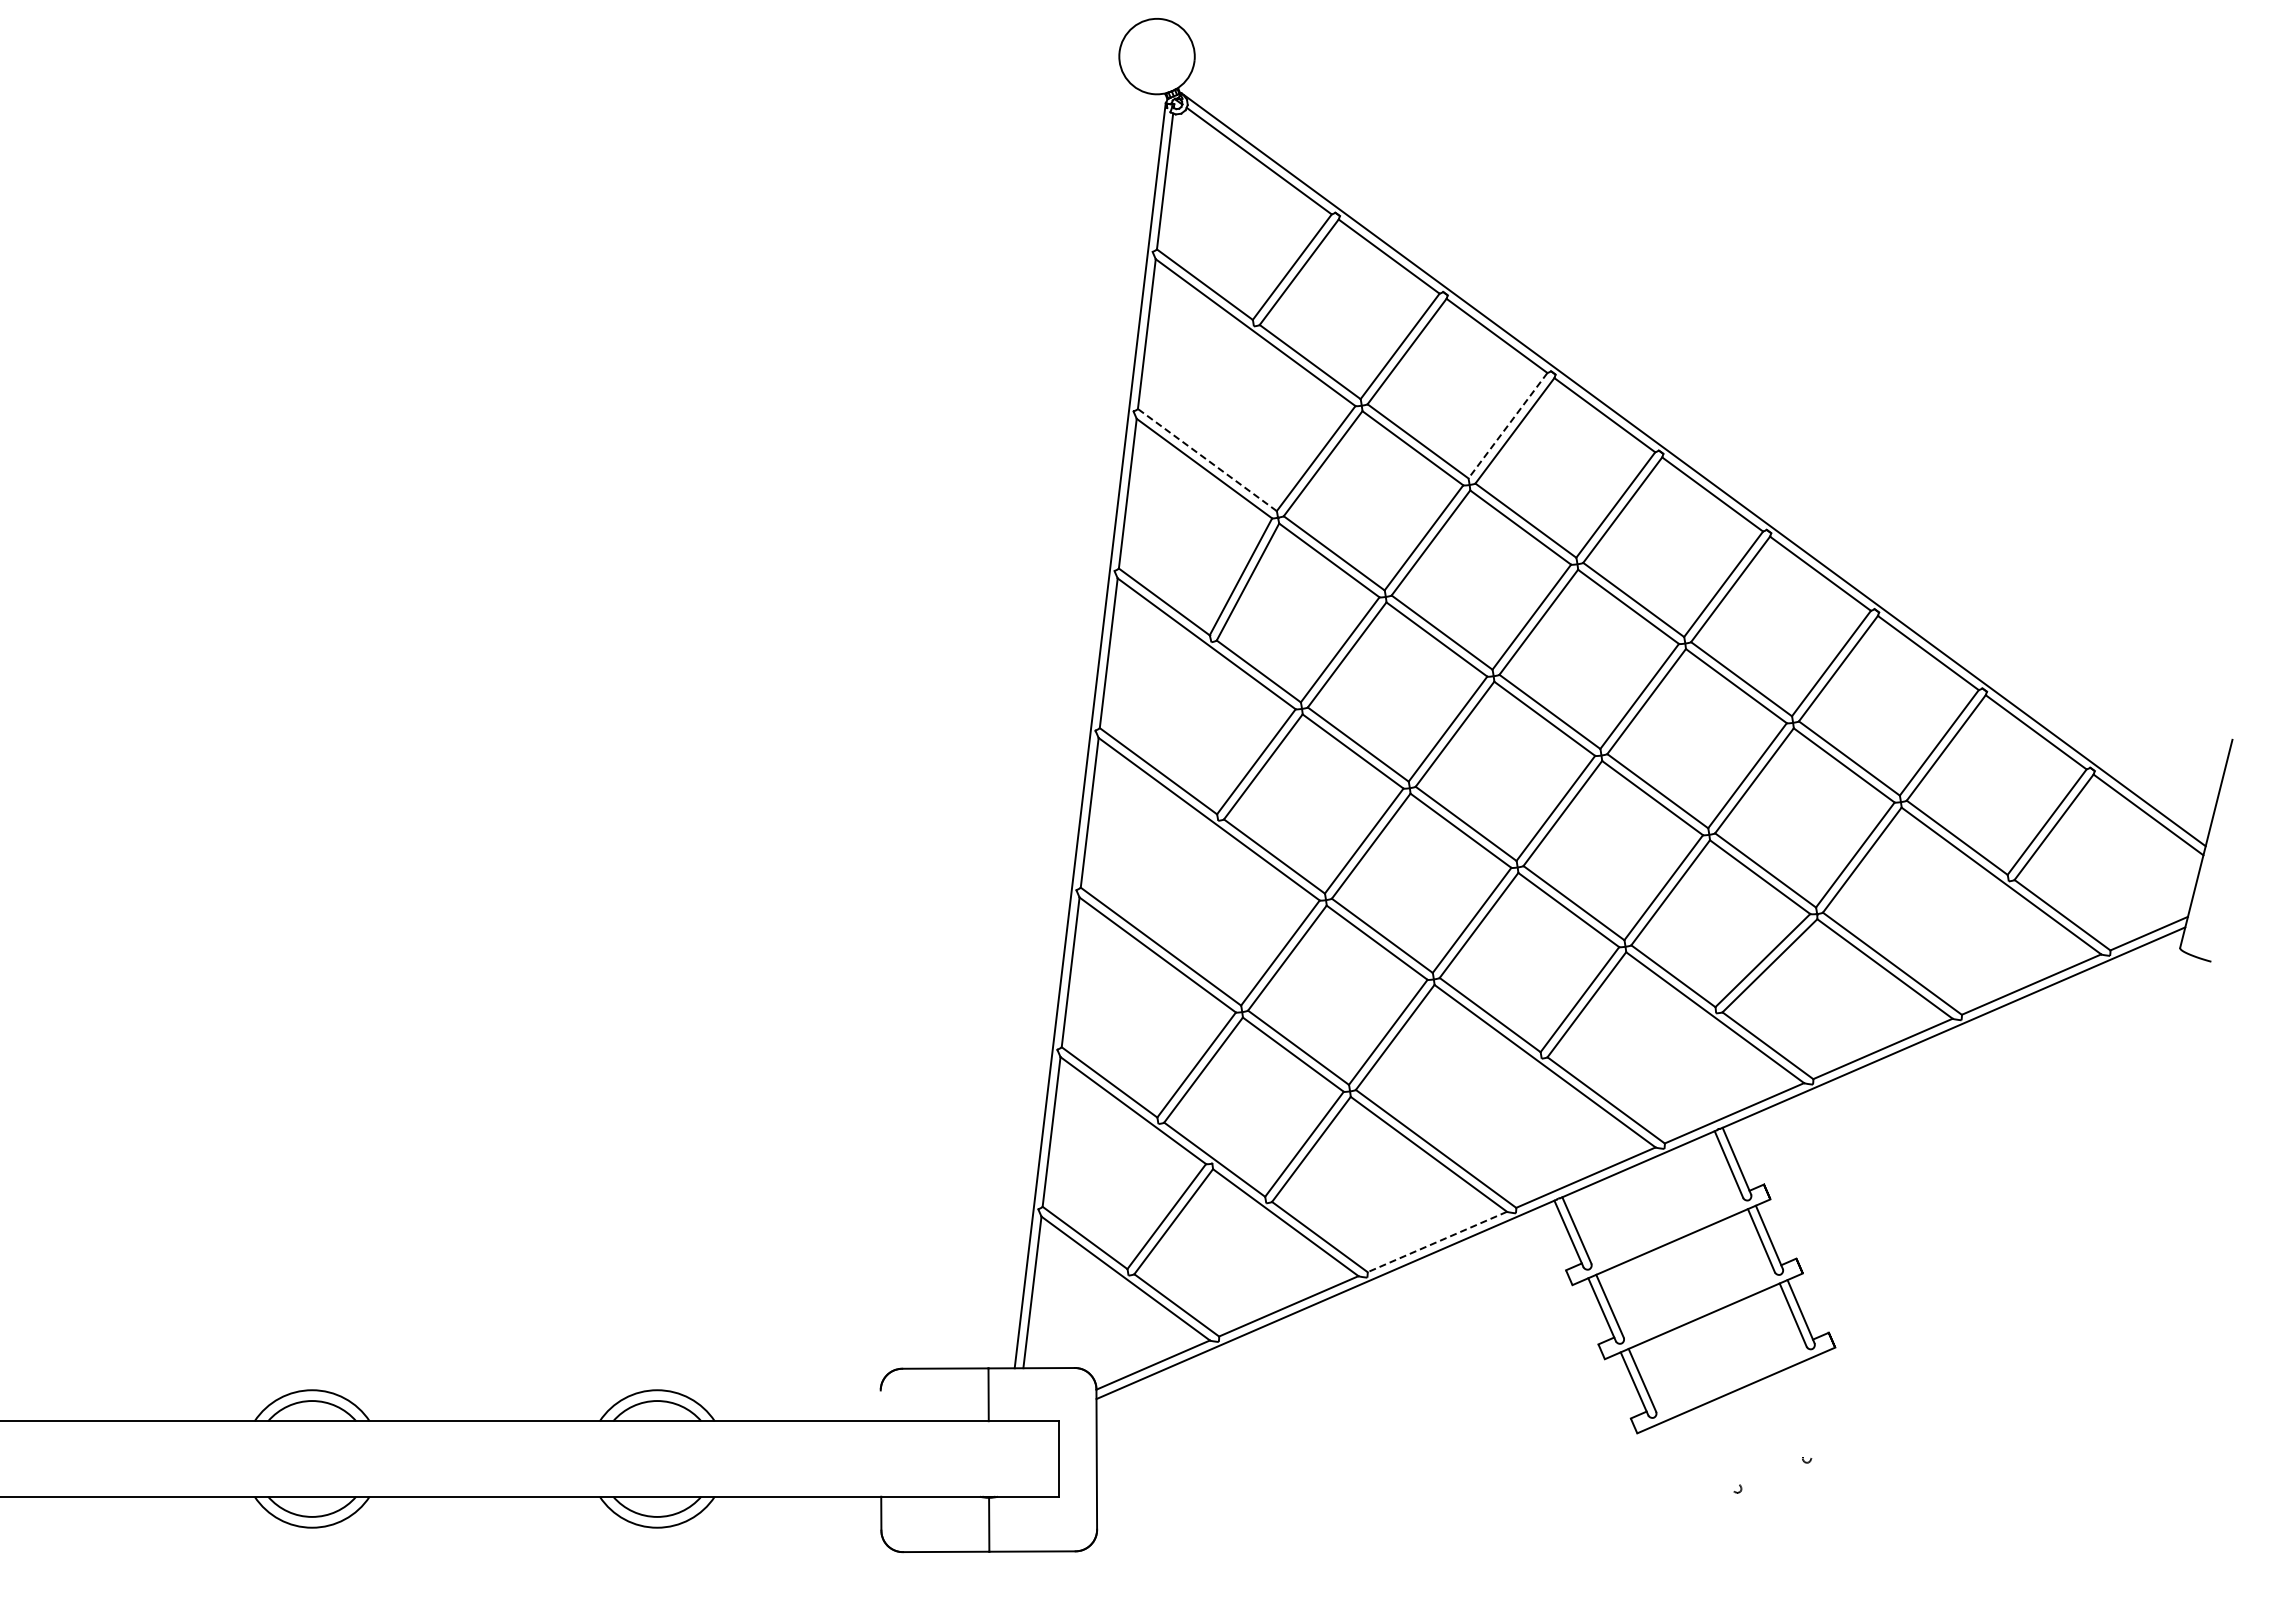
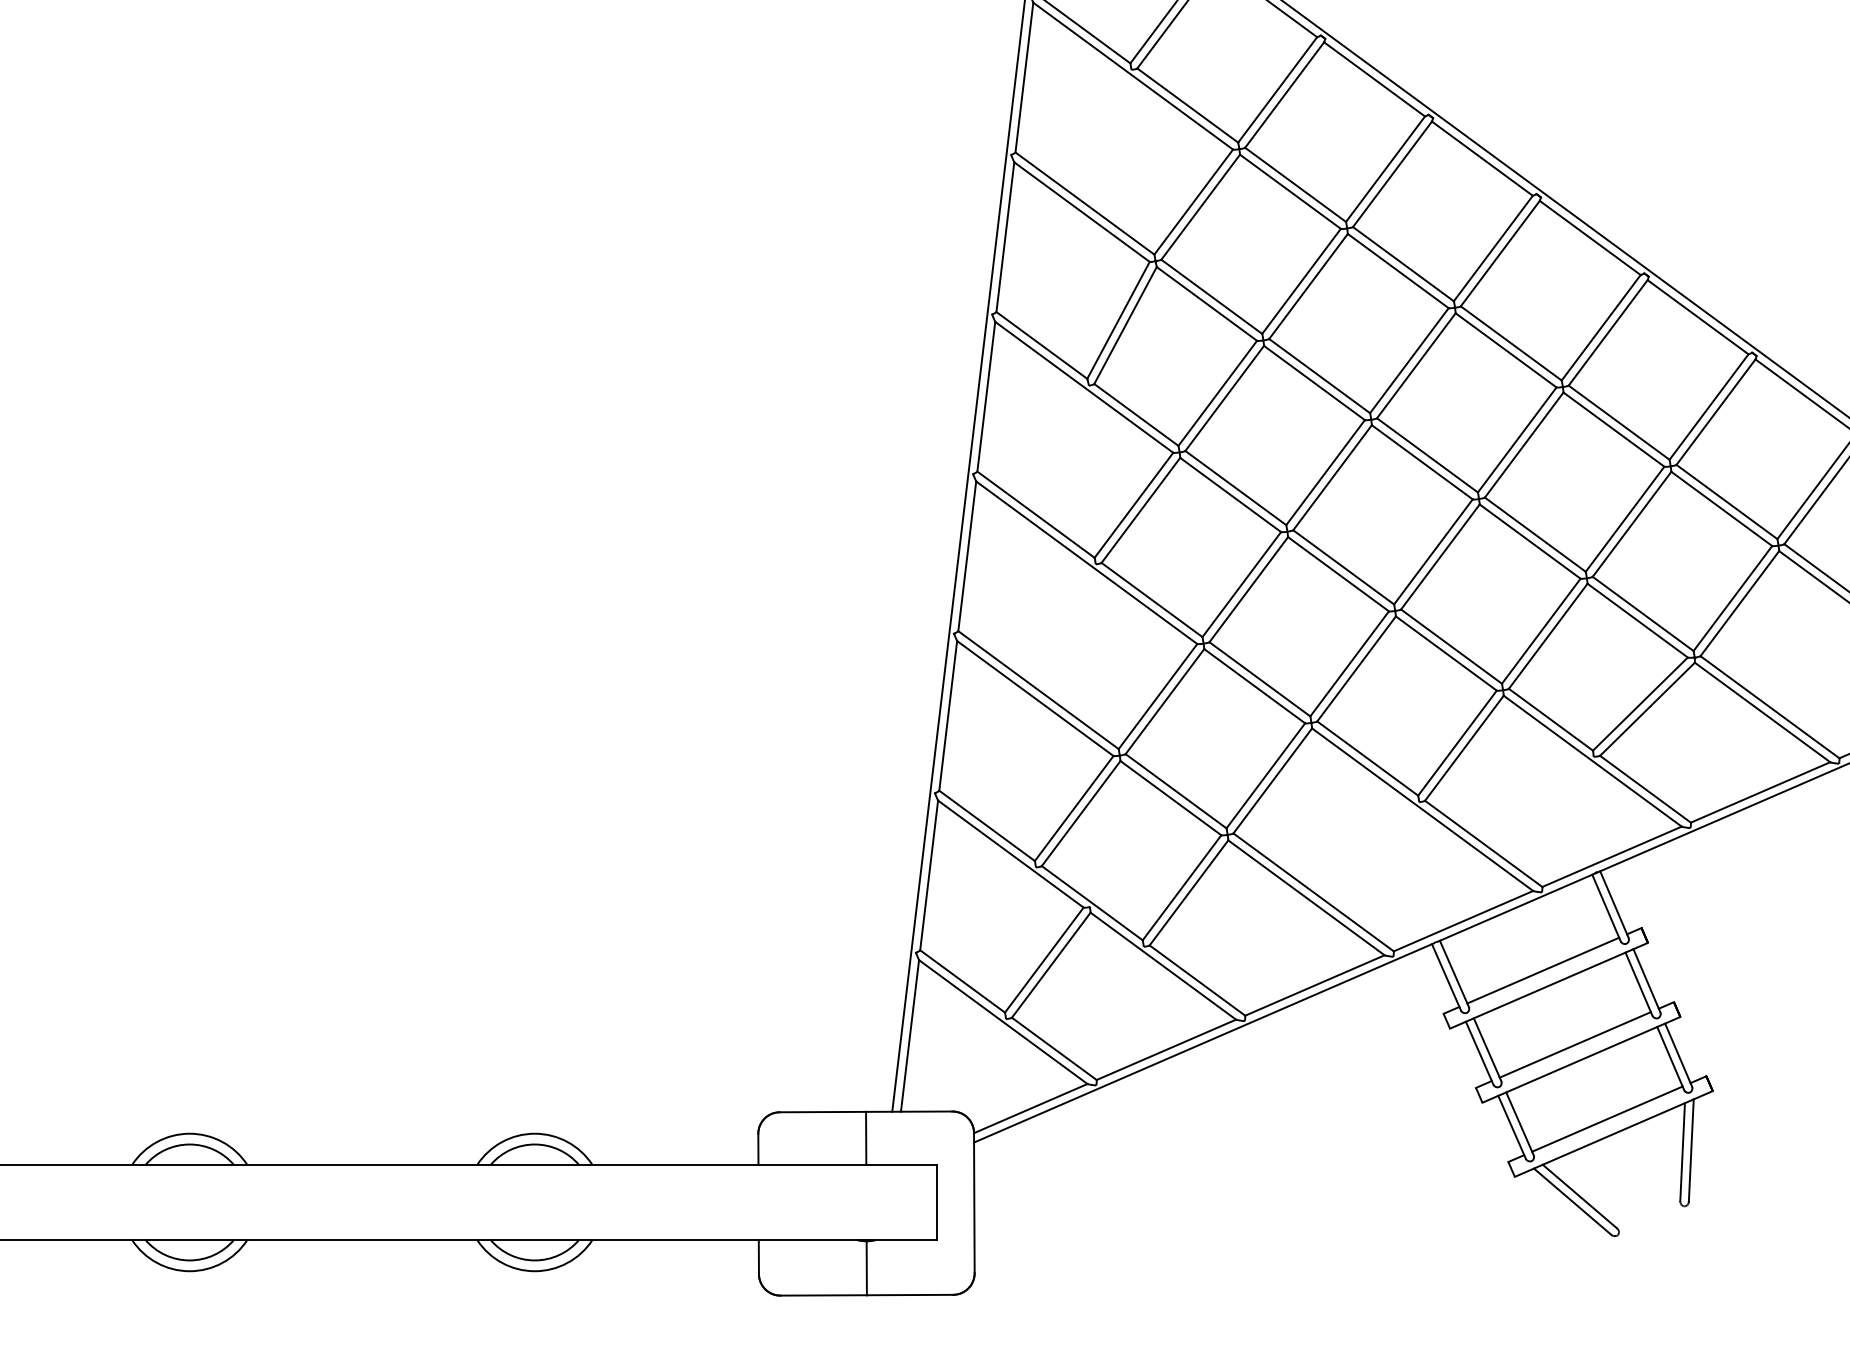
line: (1507, 425) -> (1385, 169), dashed -> solid
line: (1206, 459) -> (1084, 203), dashed -> solid
line: (1665, 1227) -> (1543, 971), added
line: (1437, 1241) -> (1315, 985), dashed -> solid
line: (1697, 1301) -> (1575, 1045), added
line: (1729, 1375) -> (1607, 1119), added
line: (880, 1405) -> (758, 1149), added
line: (1813, 1406) -> (1691, 1150), added
line: (1804, 1408) -> (1682, 1152), added
line: (1702, 1452) -> (1580, 1196), added
line: (1694, 1458) -> (1572, 1202), added

